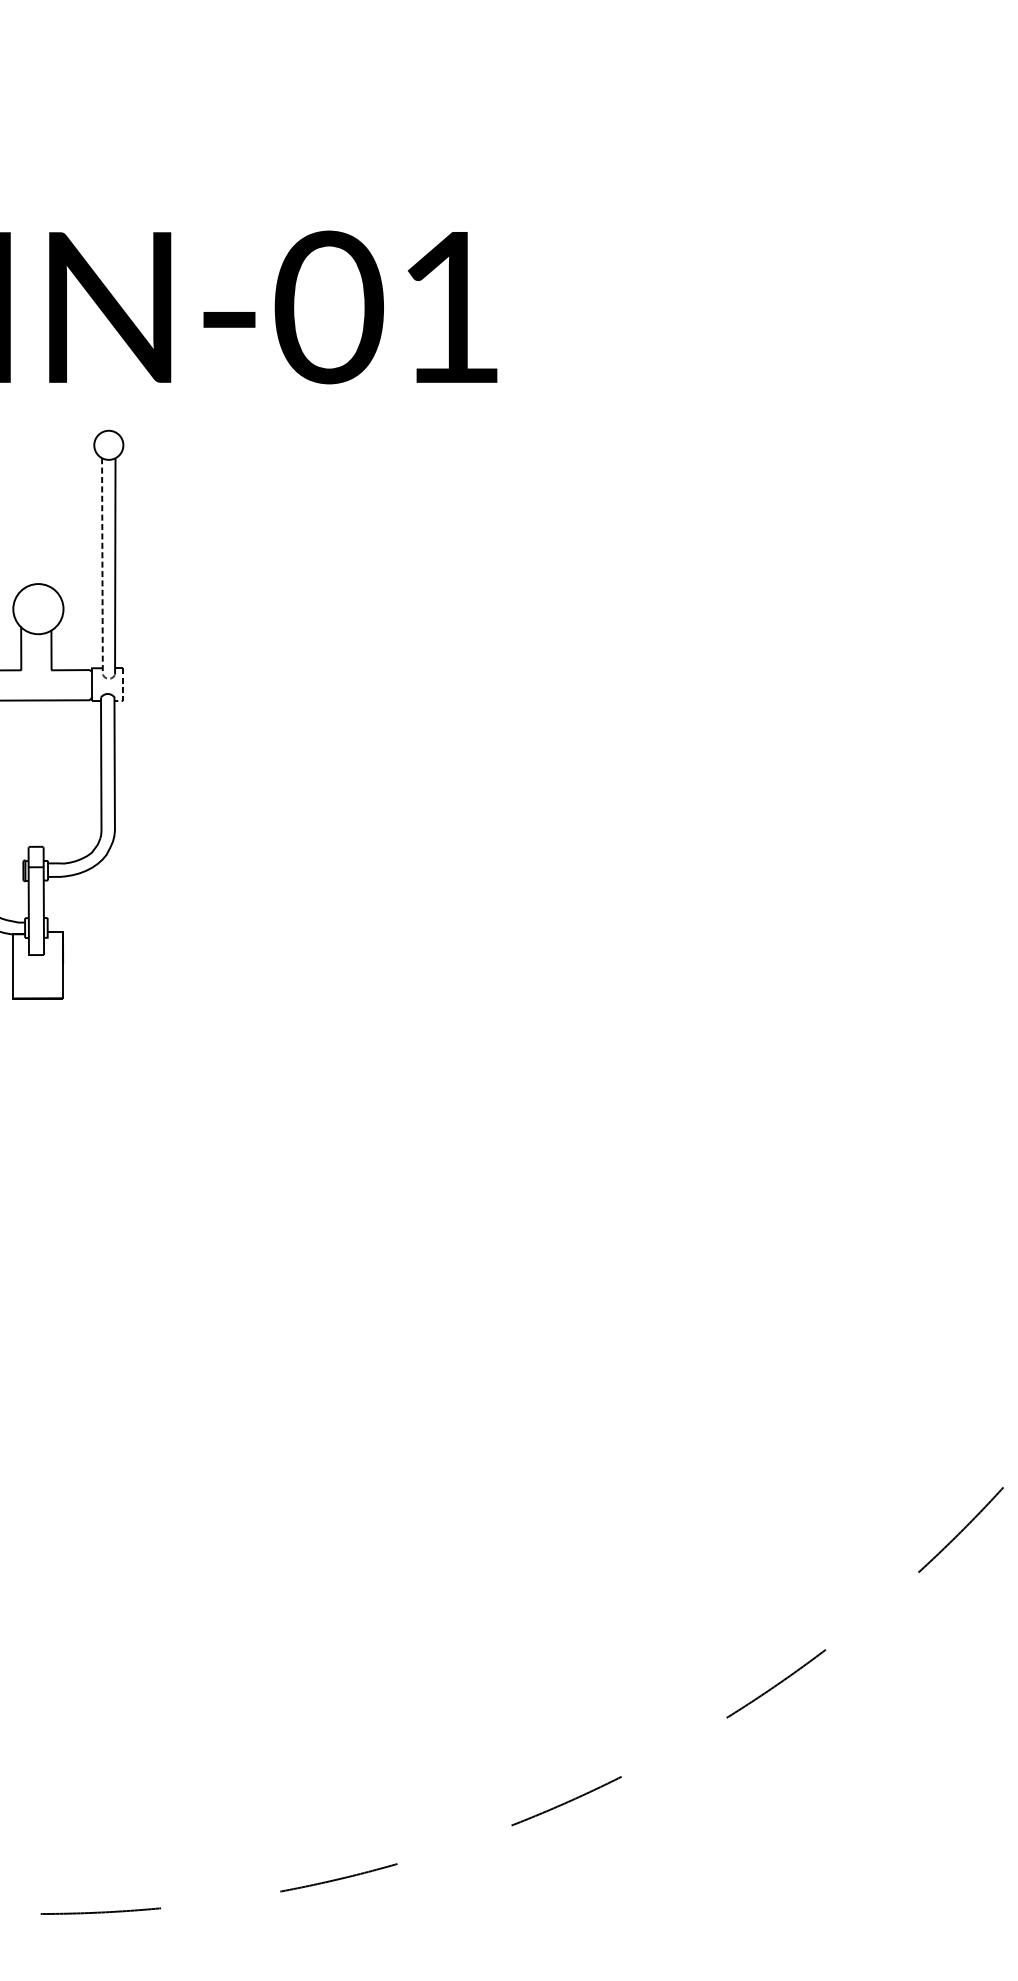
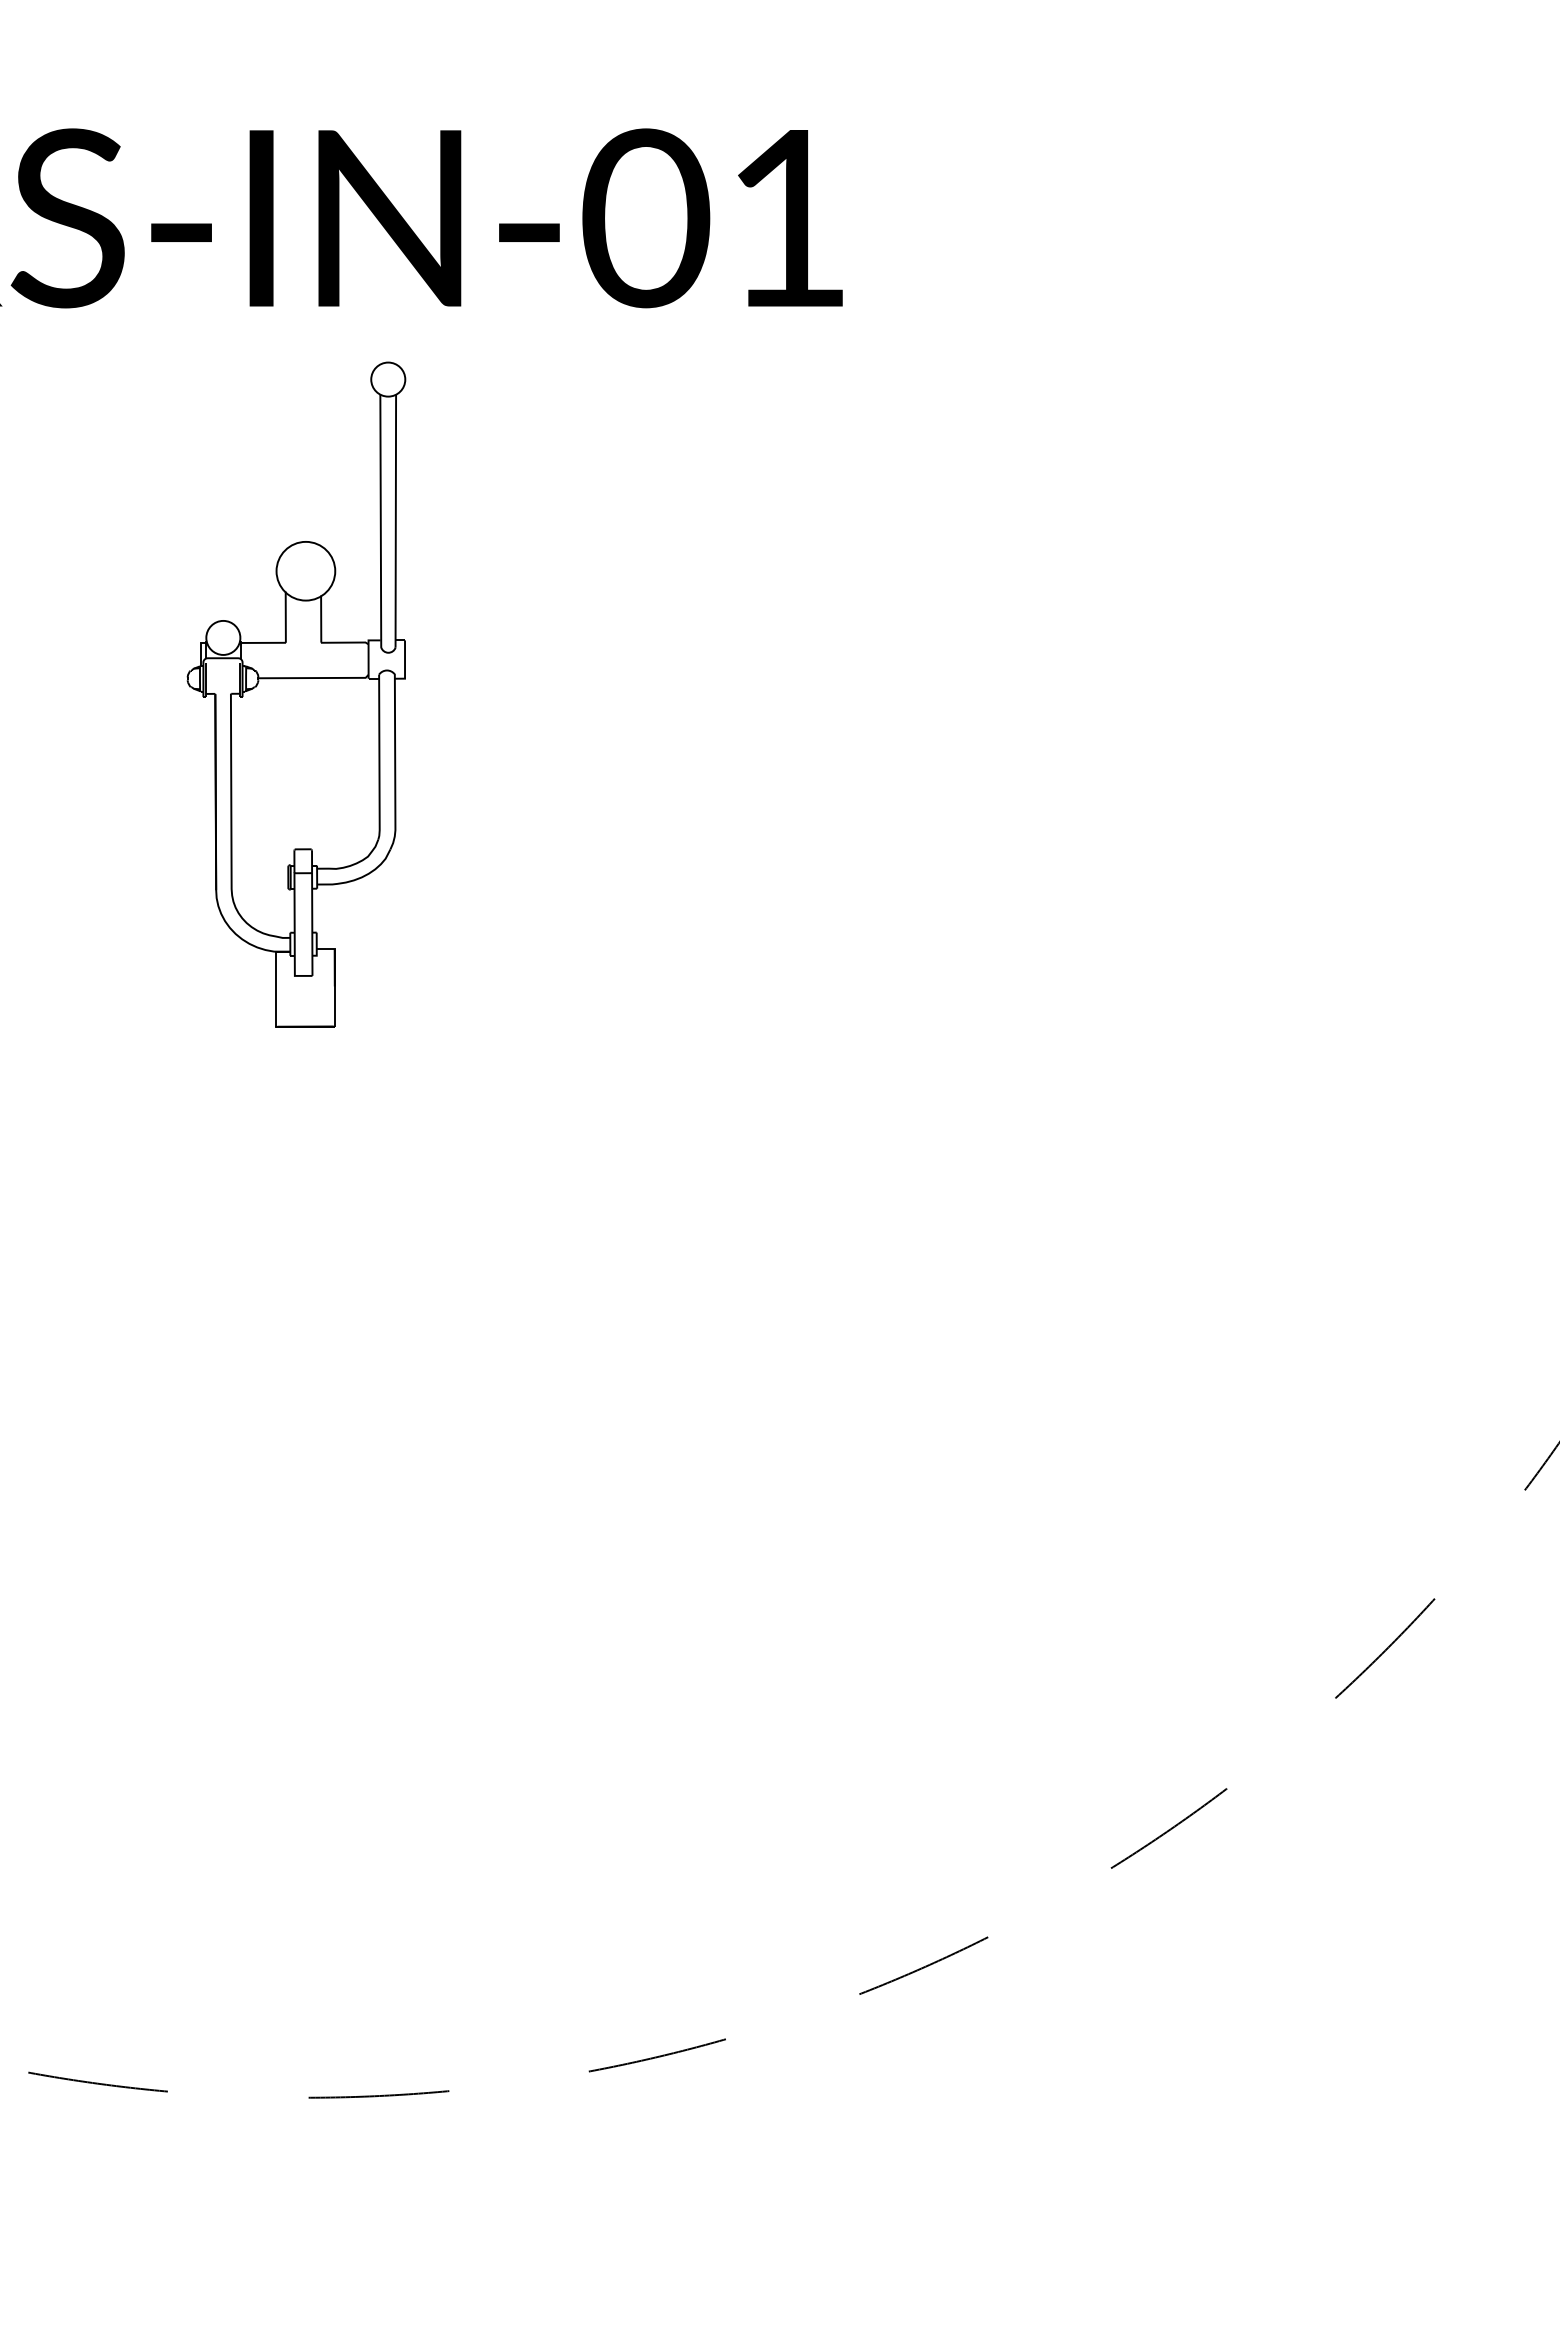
line: (102, 580) -> (380, 537), dashed -> solid
line: (123, 689) -> (405, 665), dashed -> solid

